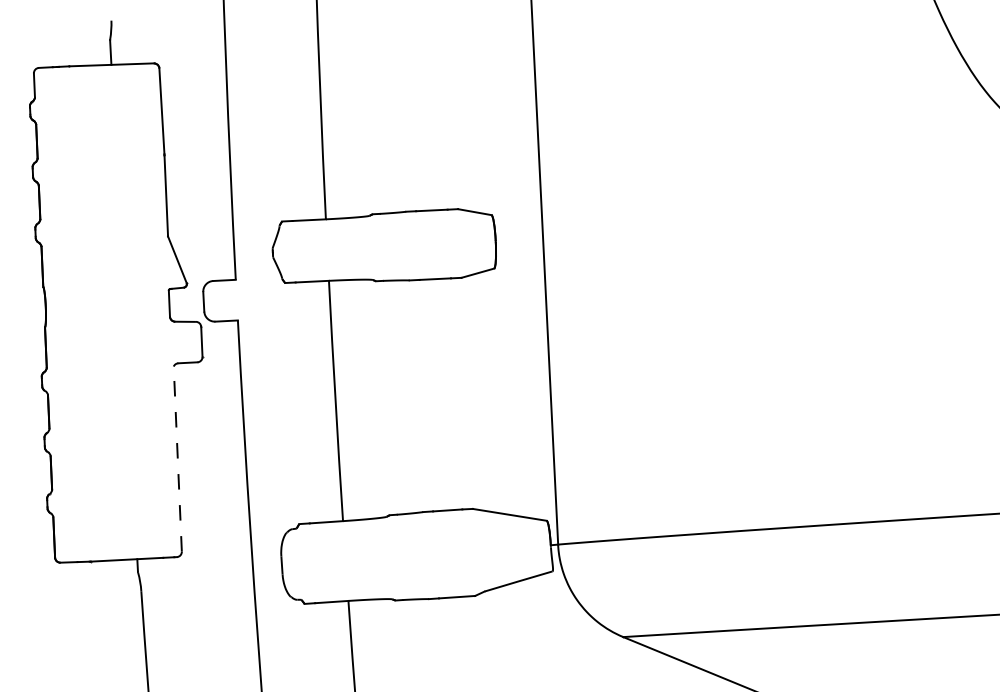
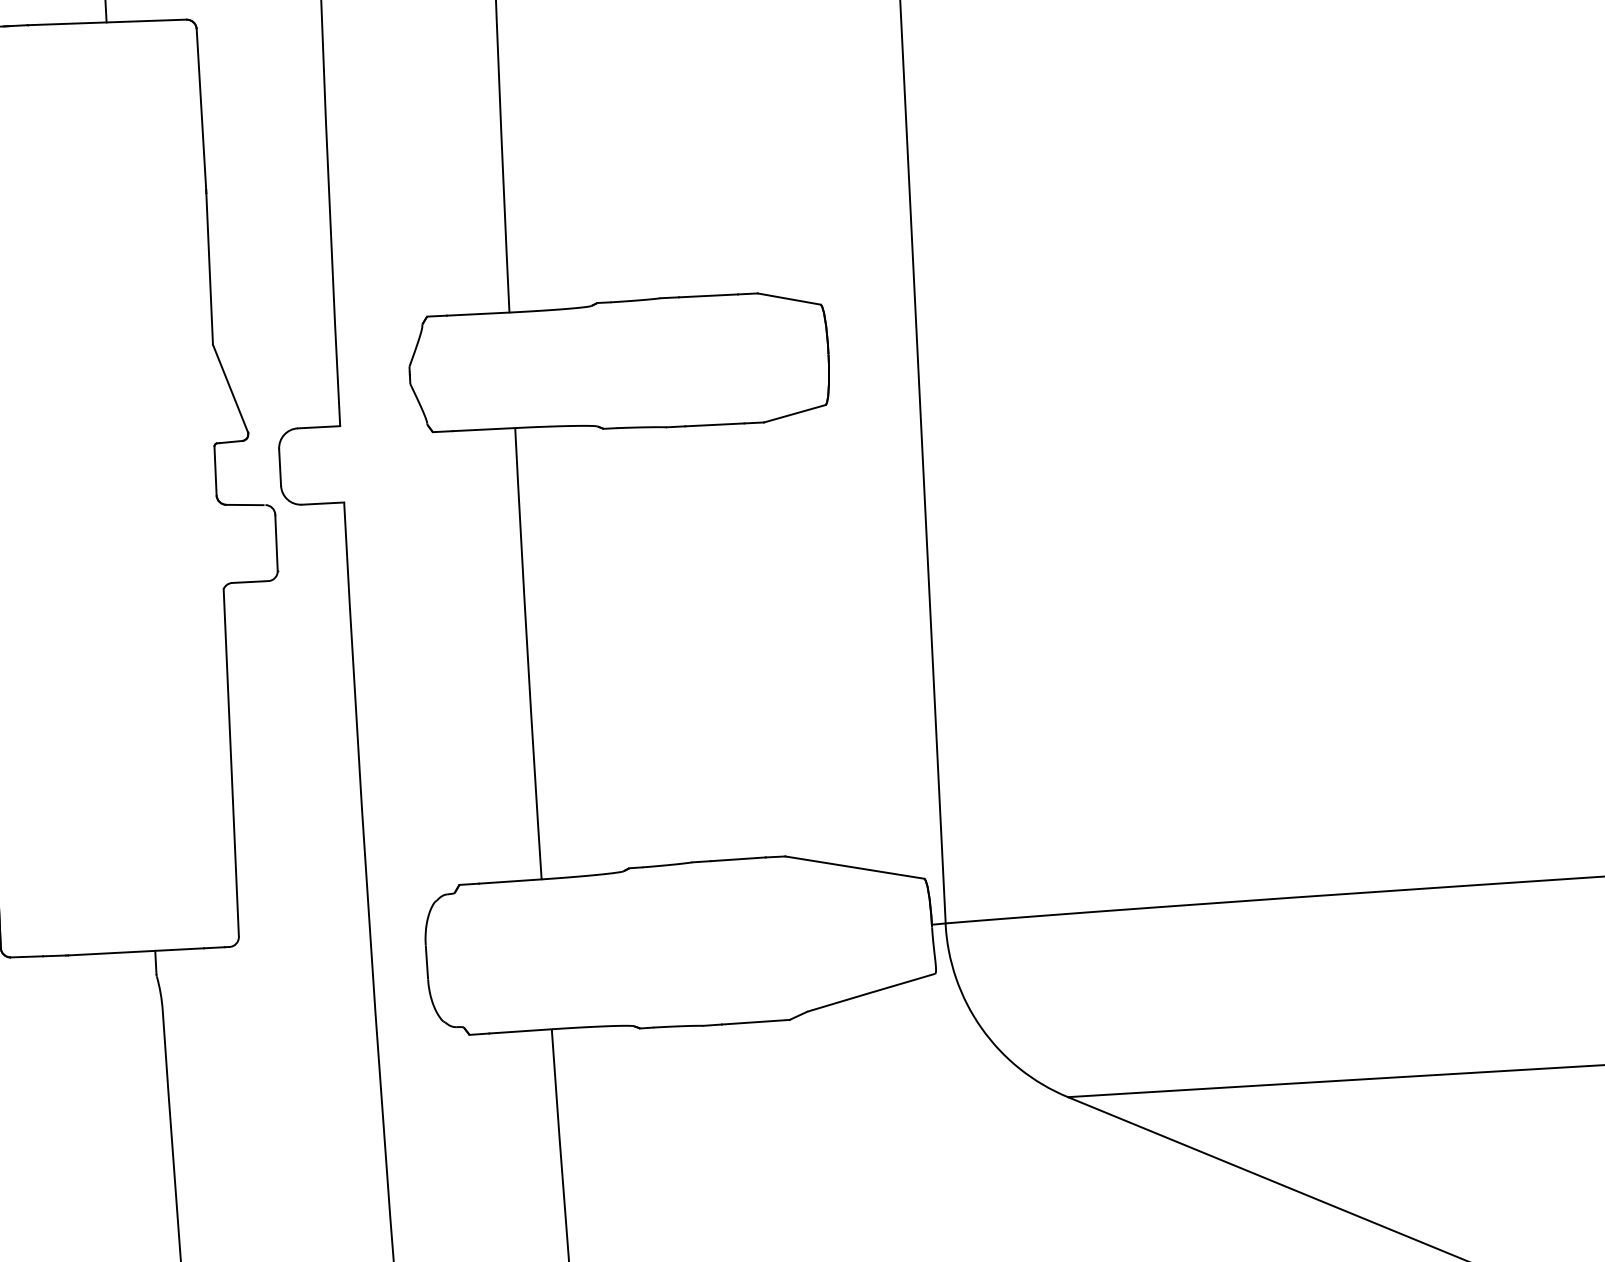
line: (177, 459) -> (230, 763), dashed -> solid

